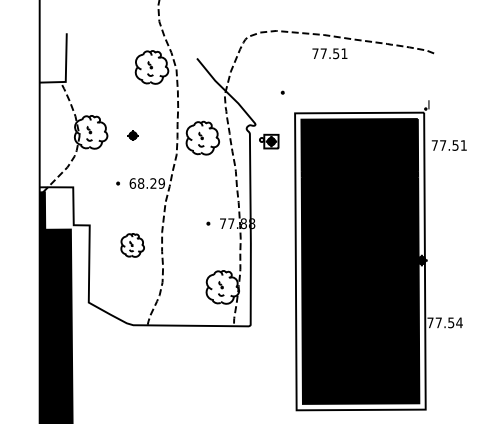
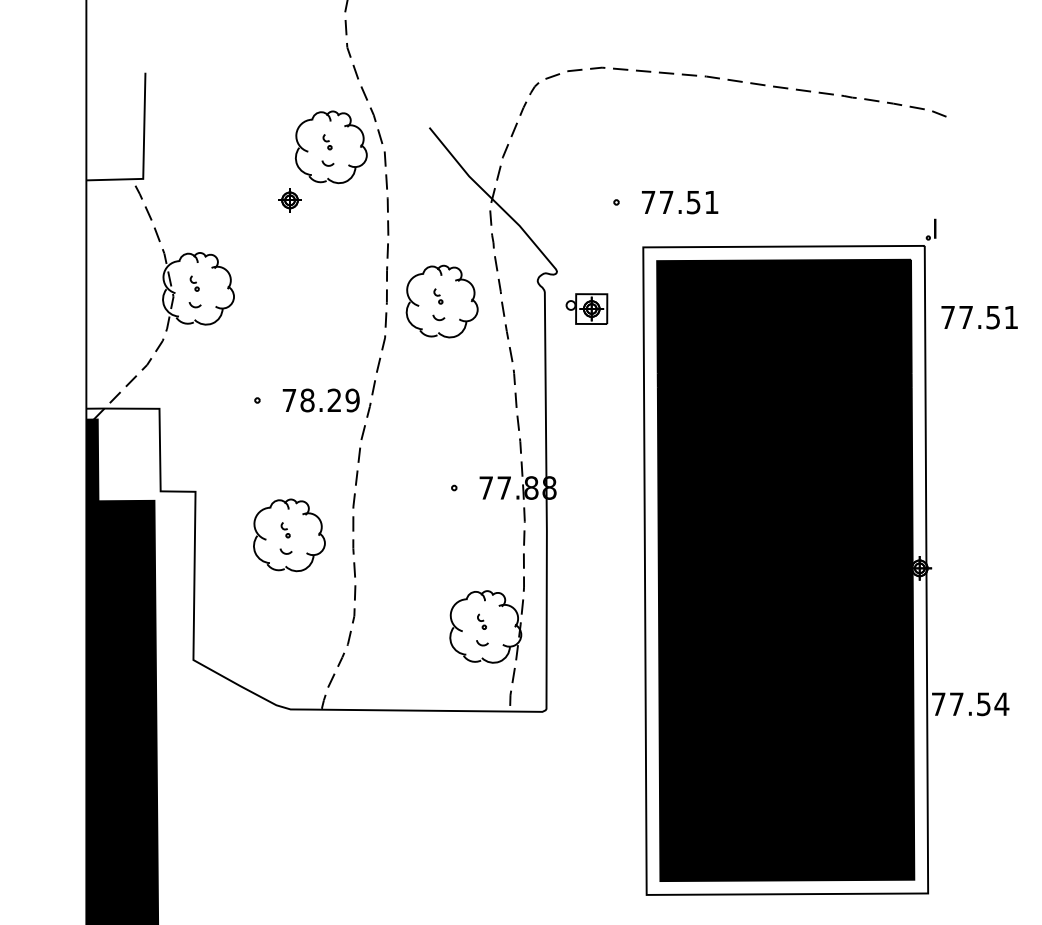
text: (329, 53) -> (679, 201), moved
part: (132, 135) -> (288, 199), moved
text: (132, 183) -> (288, 400), 68.29 -> 78.29
part: (132, 245) -> (288, 535), size x1.43

